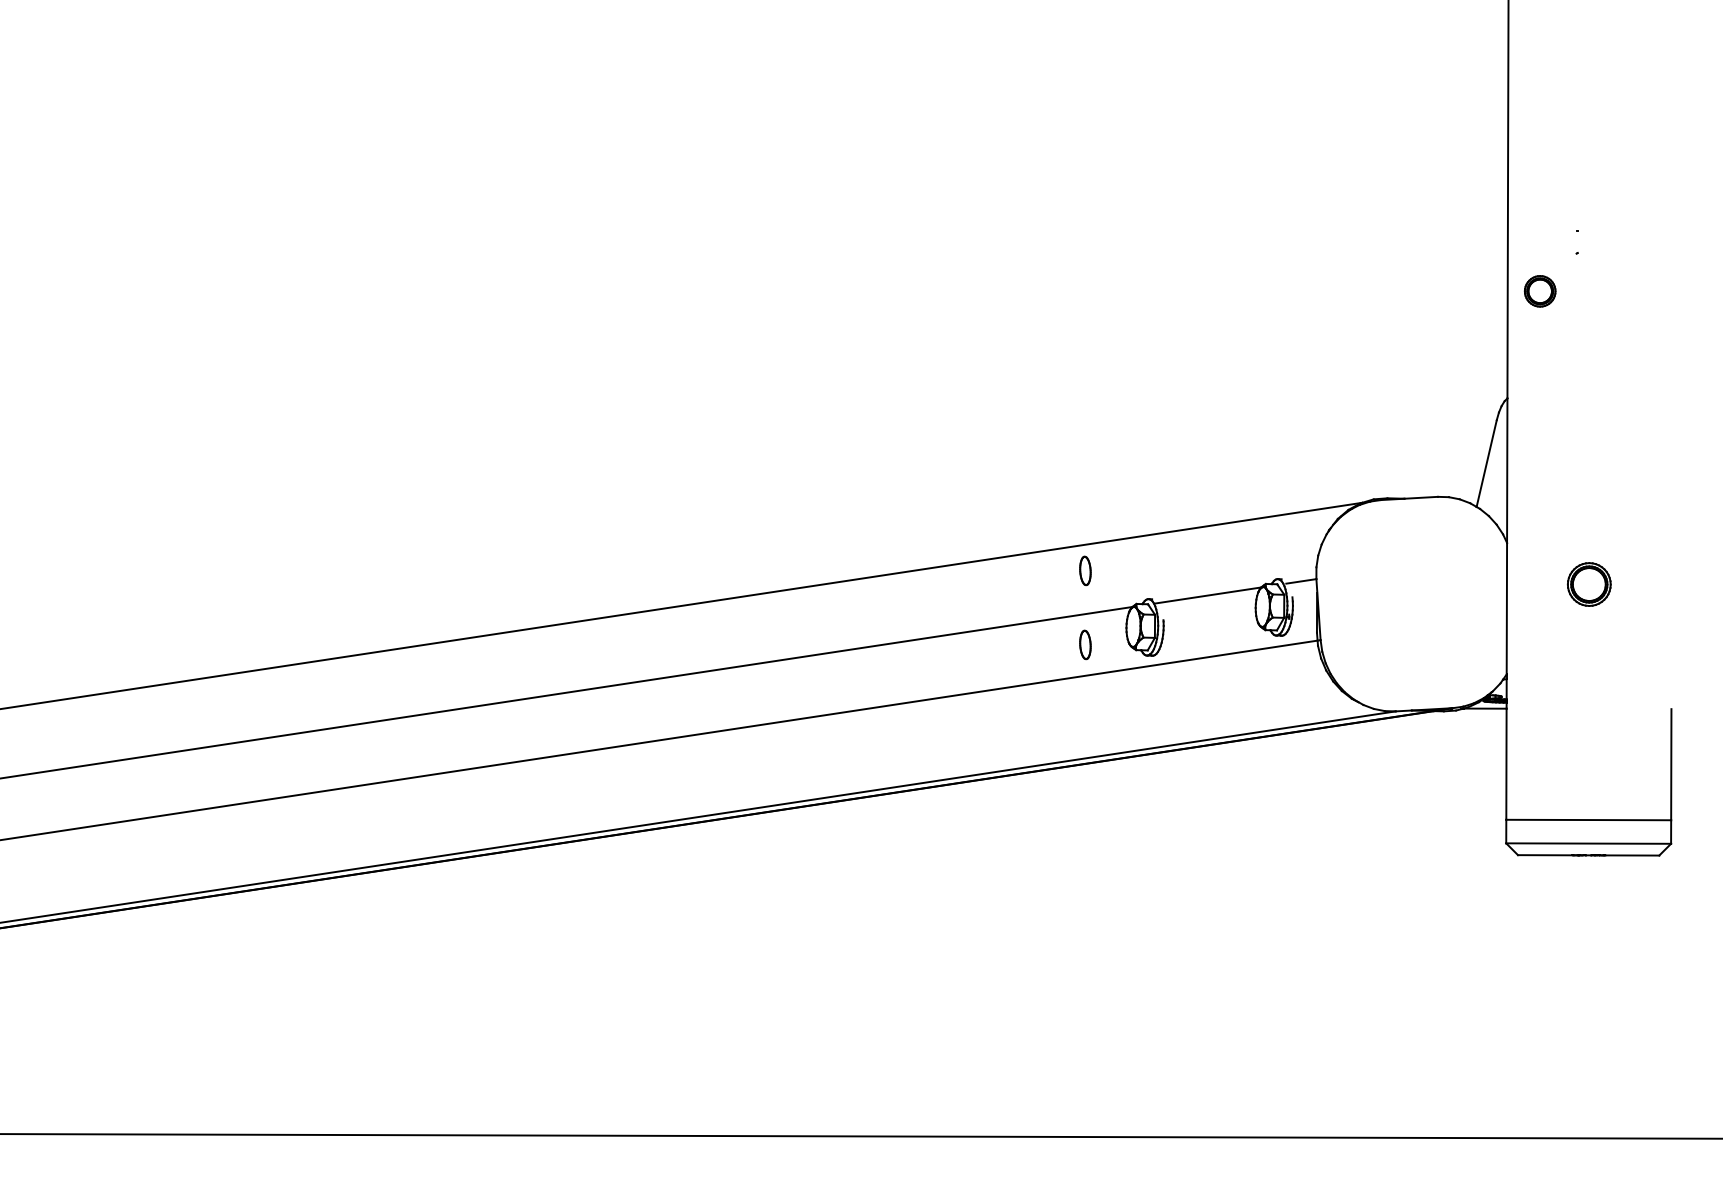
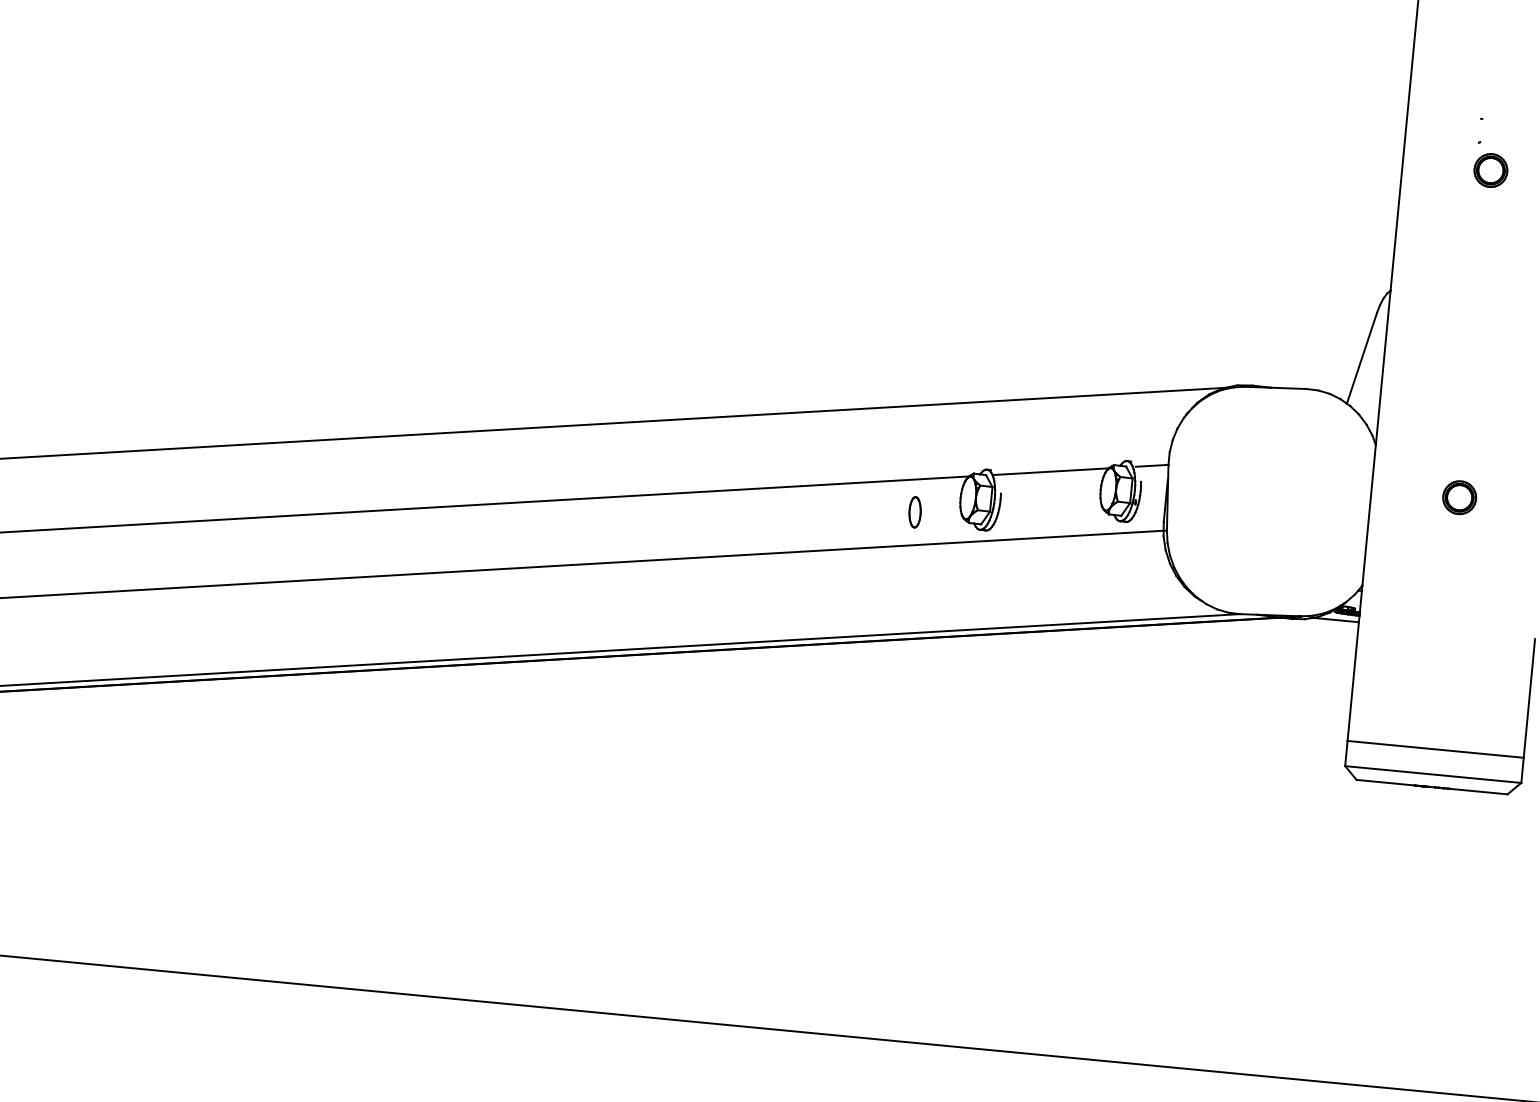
part: (1539, 291) -> (1490, 170), moved
part: (1085, 570) -> (922, 432), removed
part: (1589, 584) -> (1459, 497), size x0.71

